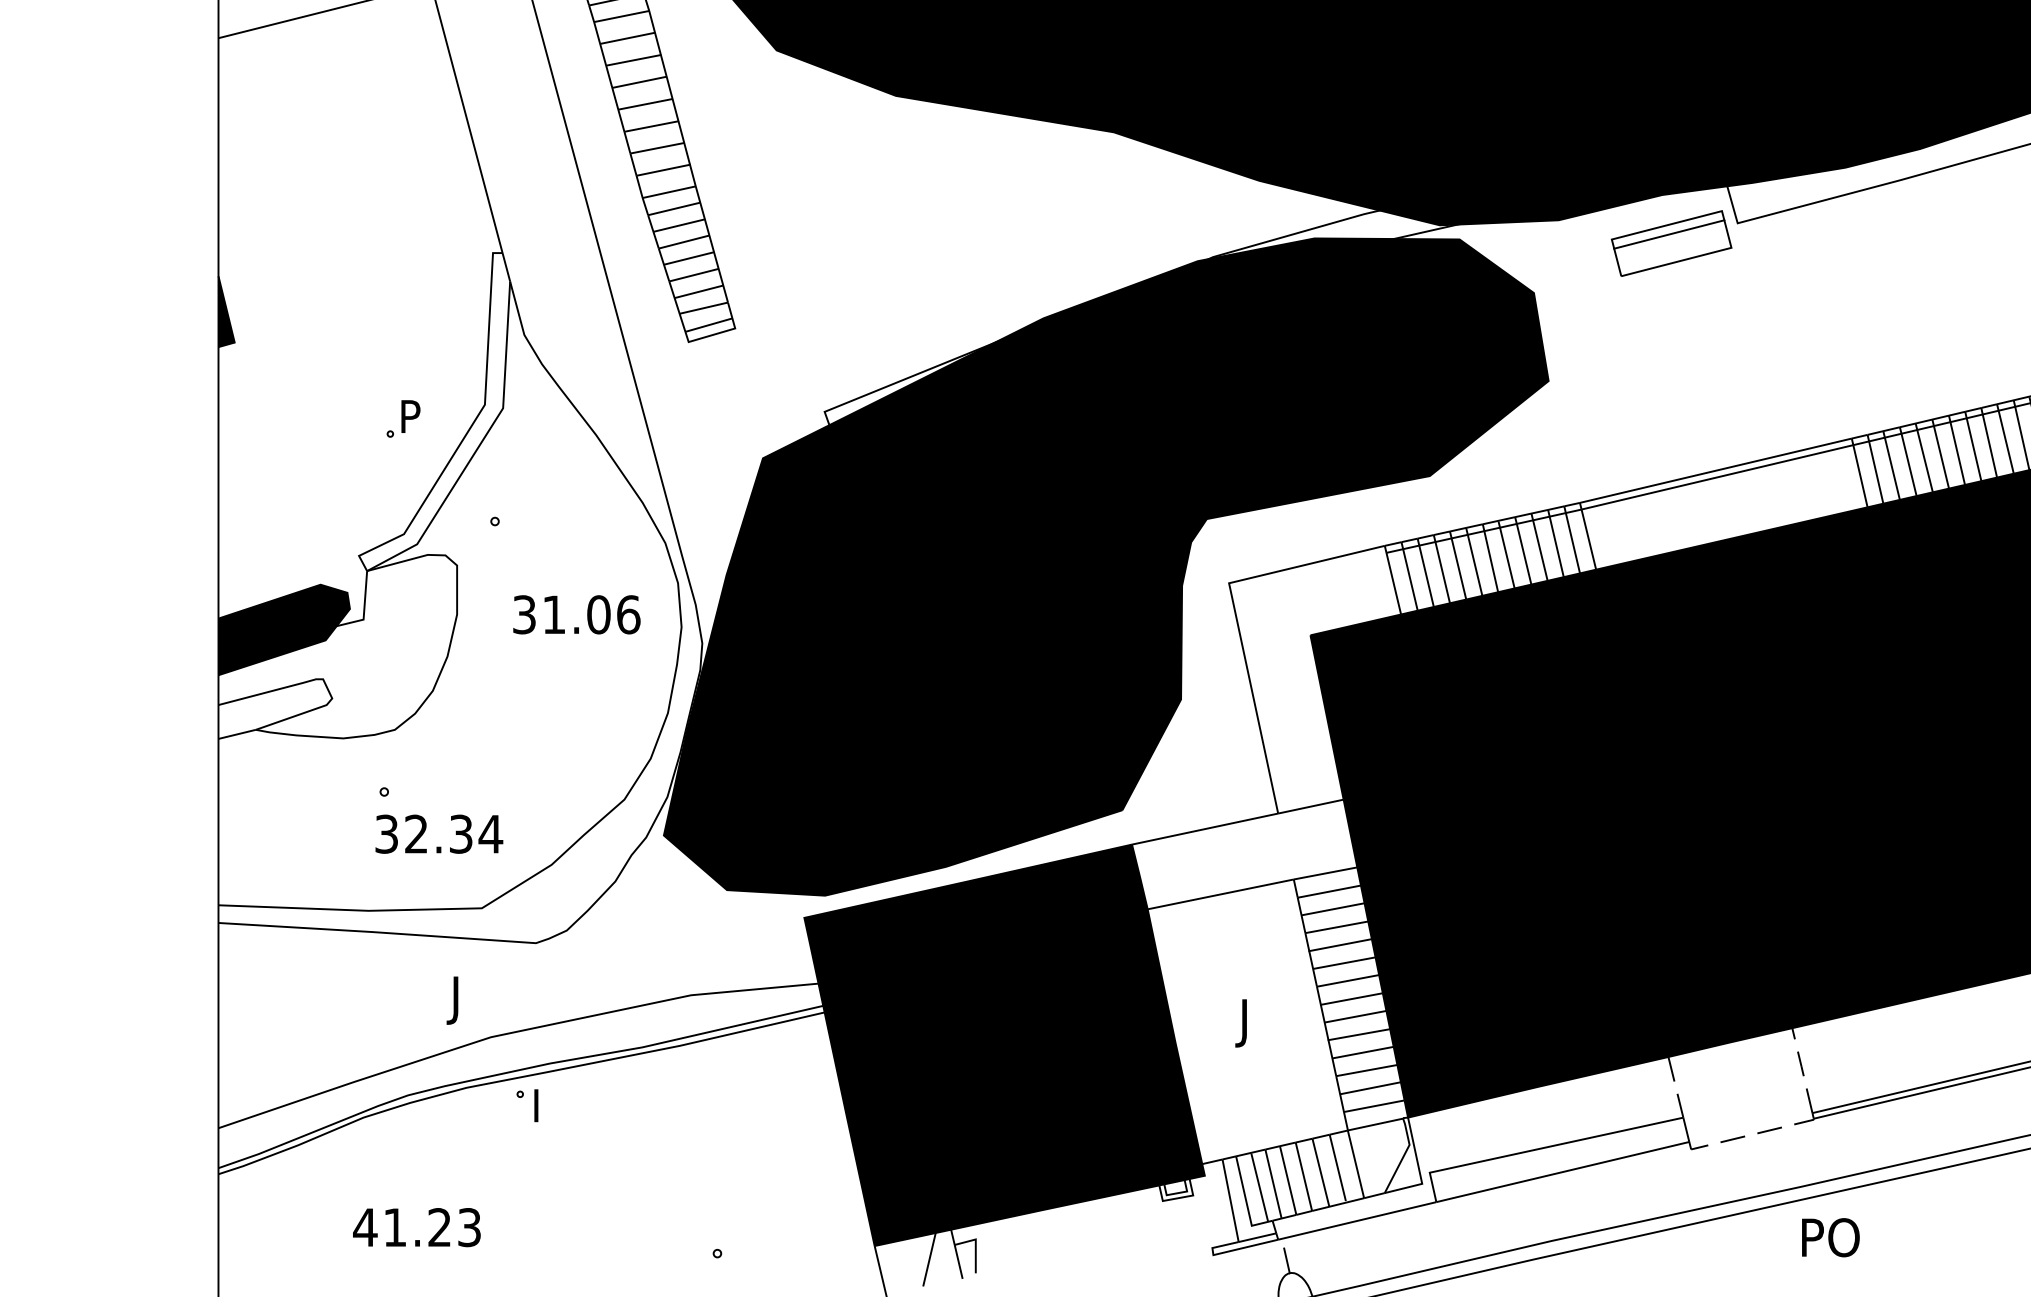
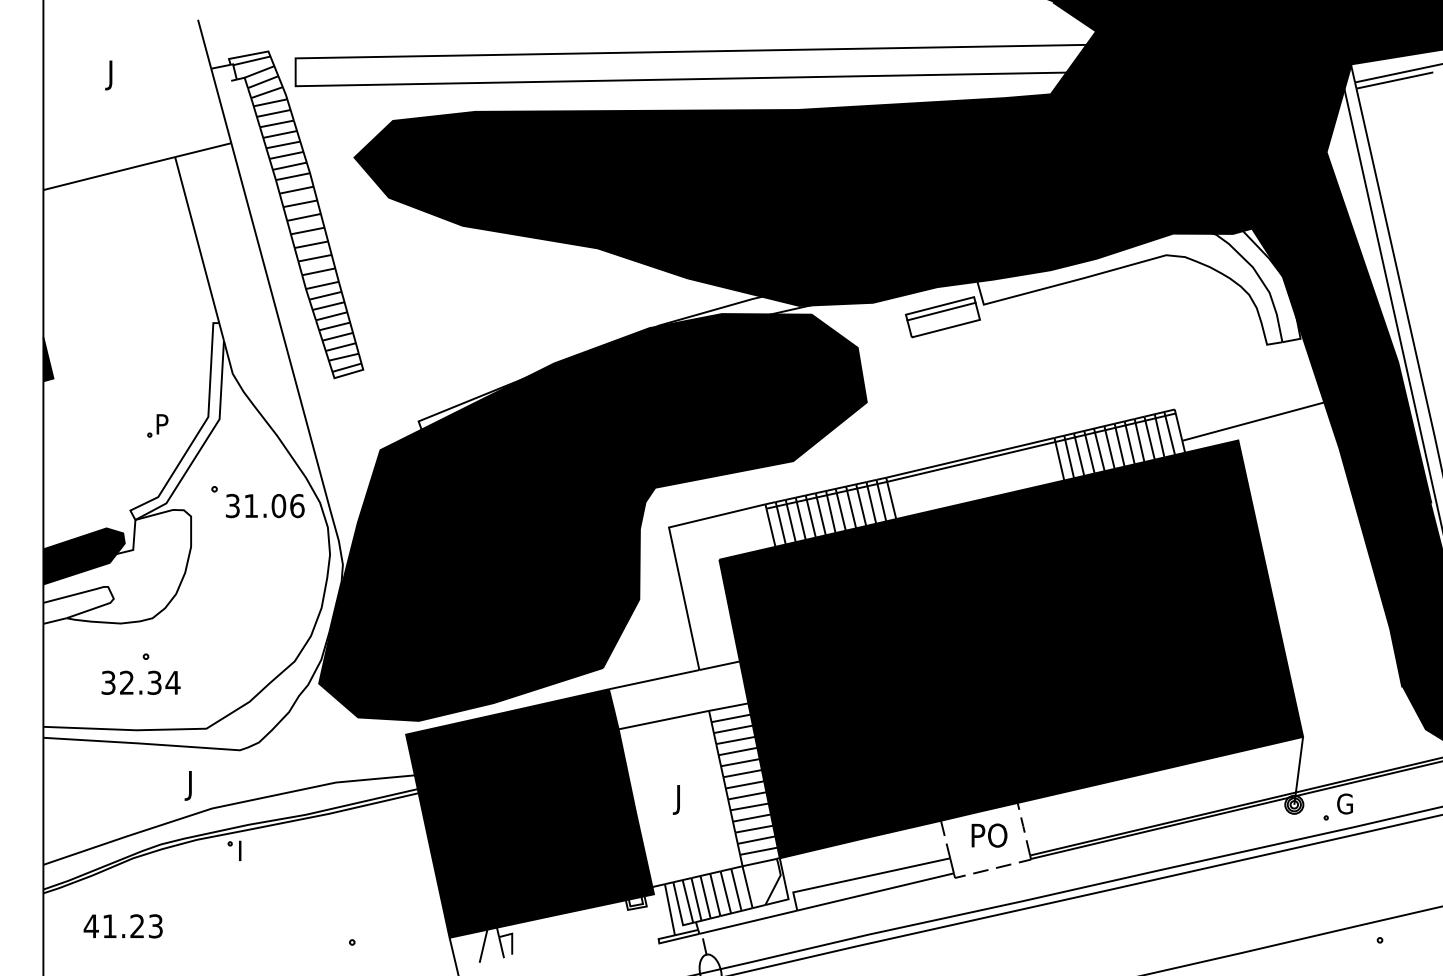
text: (577, 615) -> (265, 506), moved
text: (438, 833) -> (140, 682), moved
text: (415, 1227) -> (122, 926), moved
text: (1830, 1237) -> (989, 835), moved

